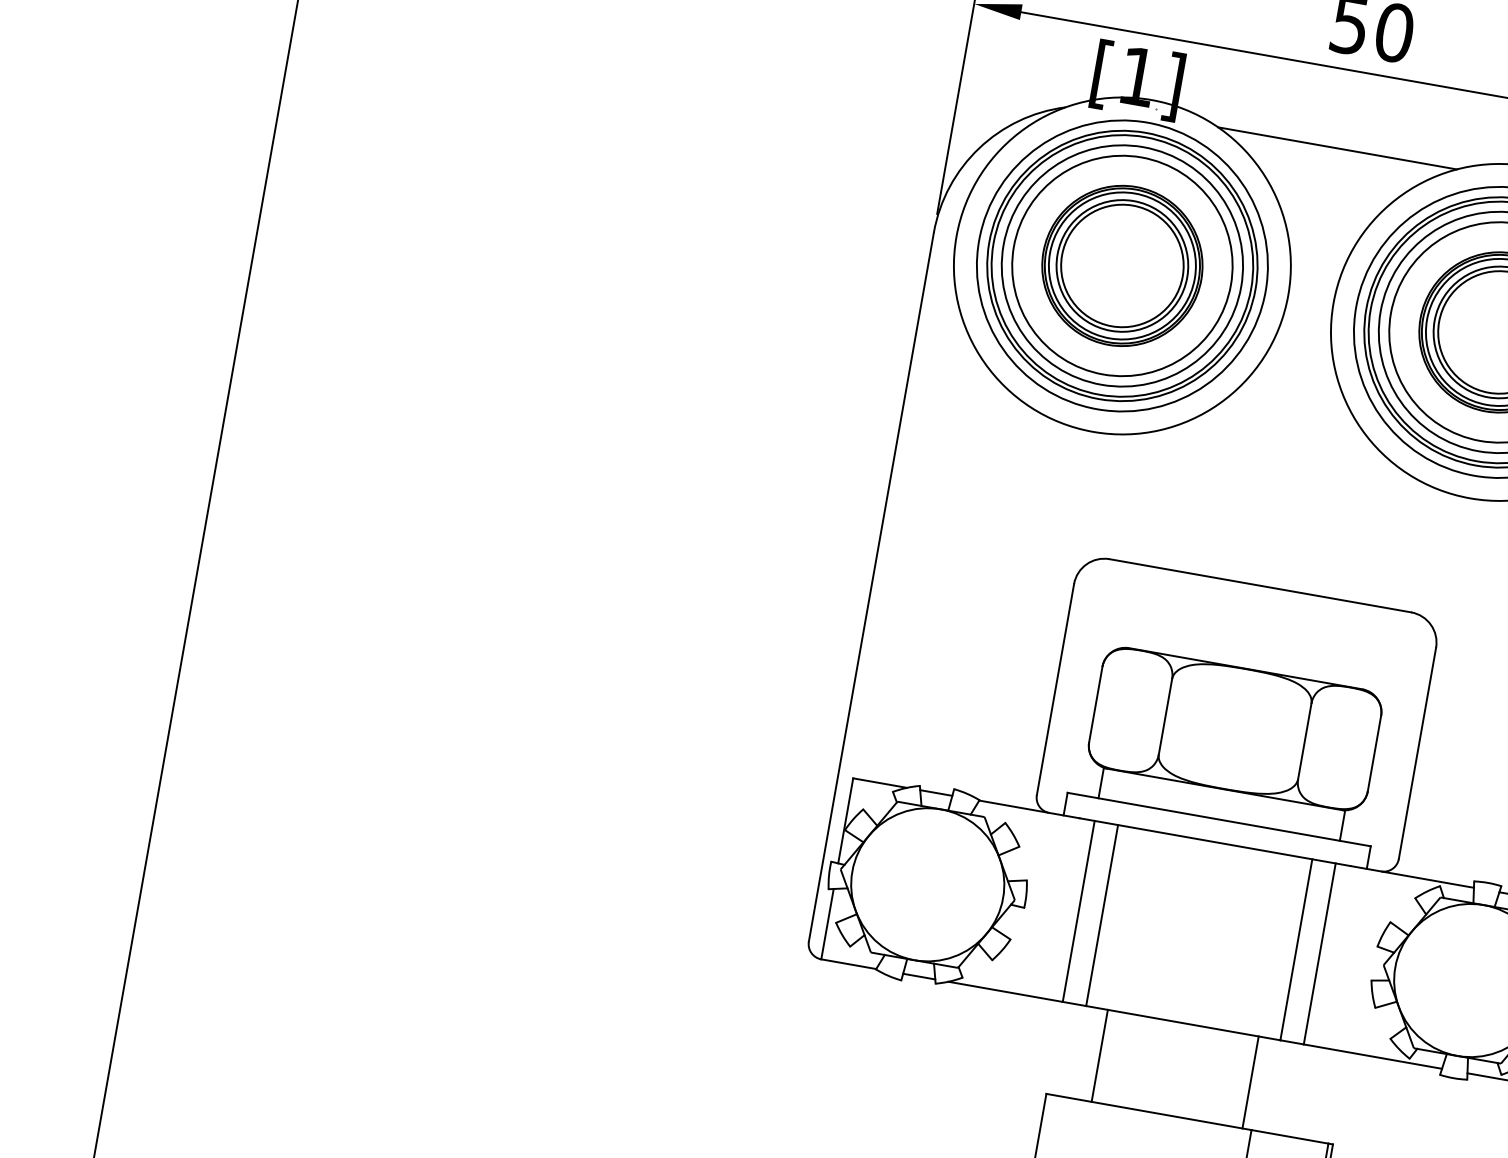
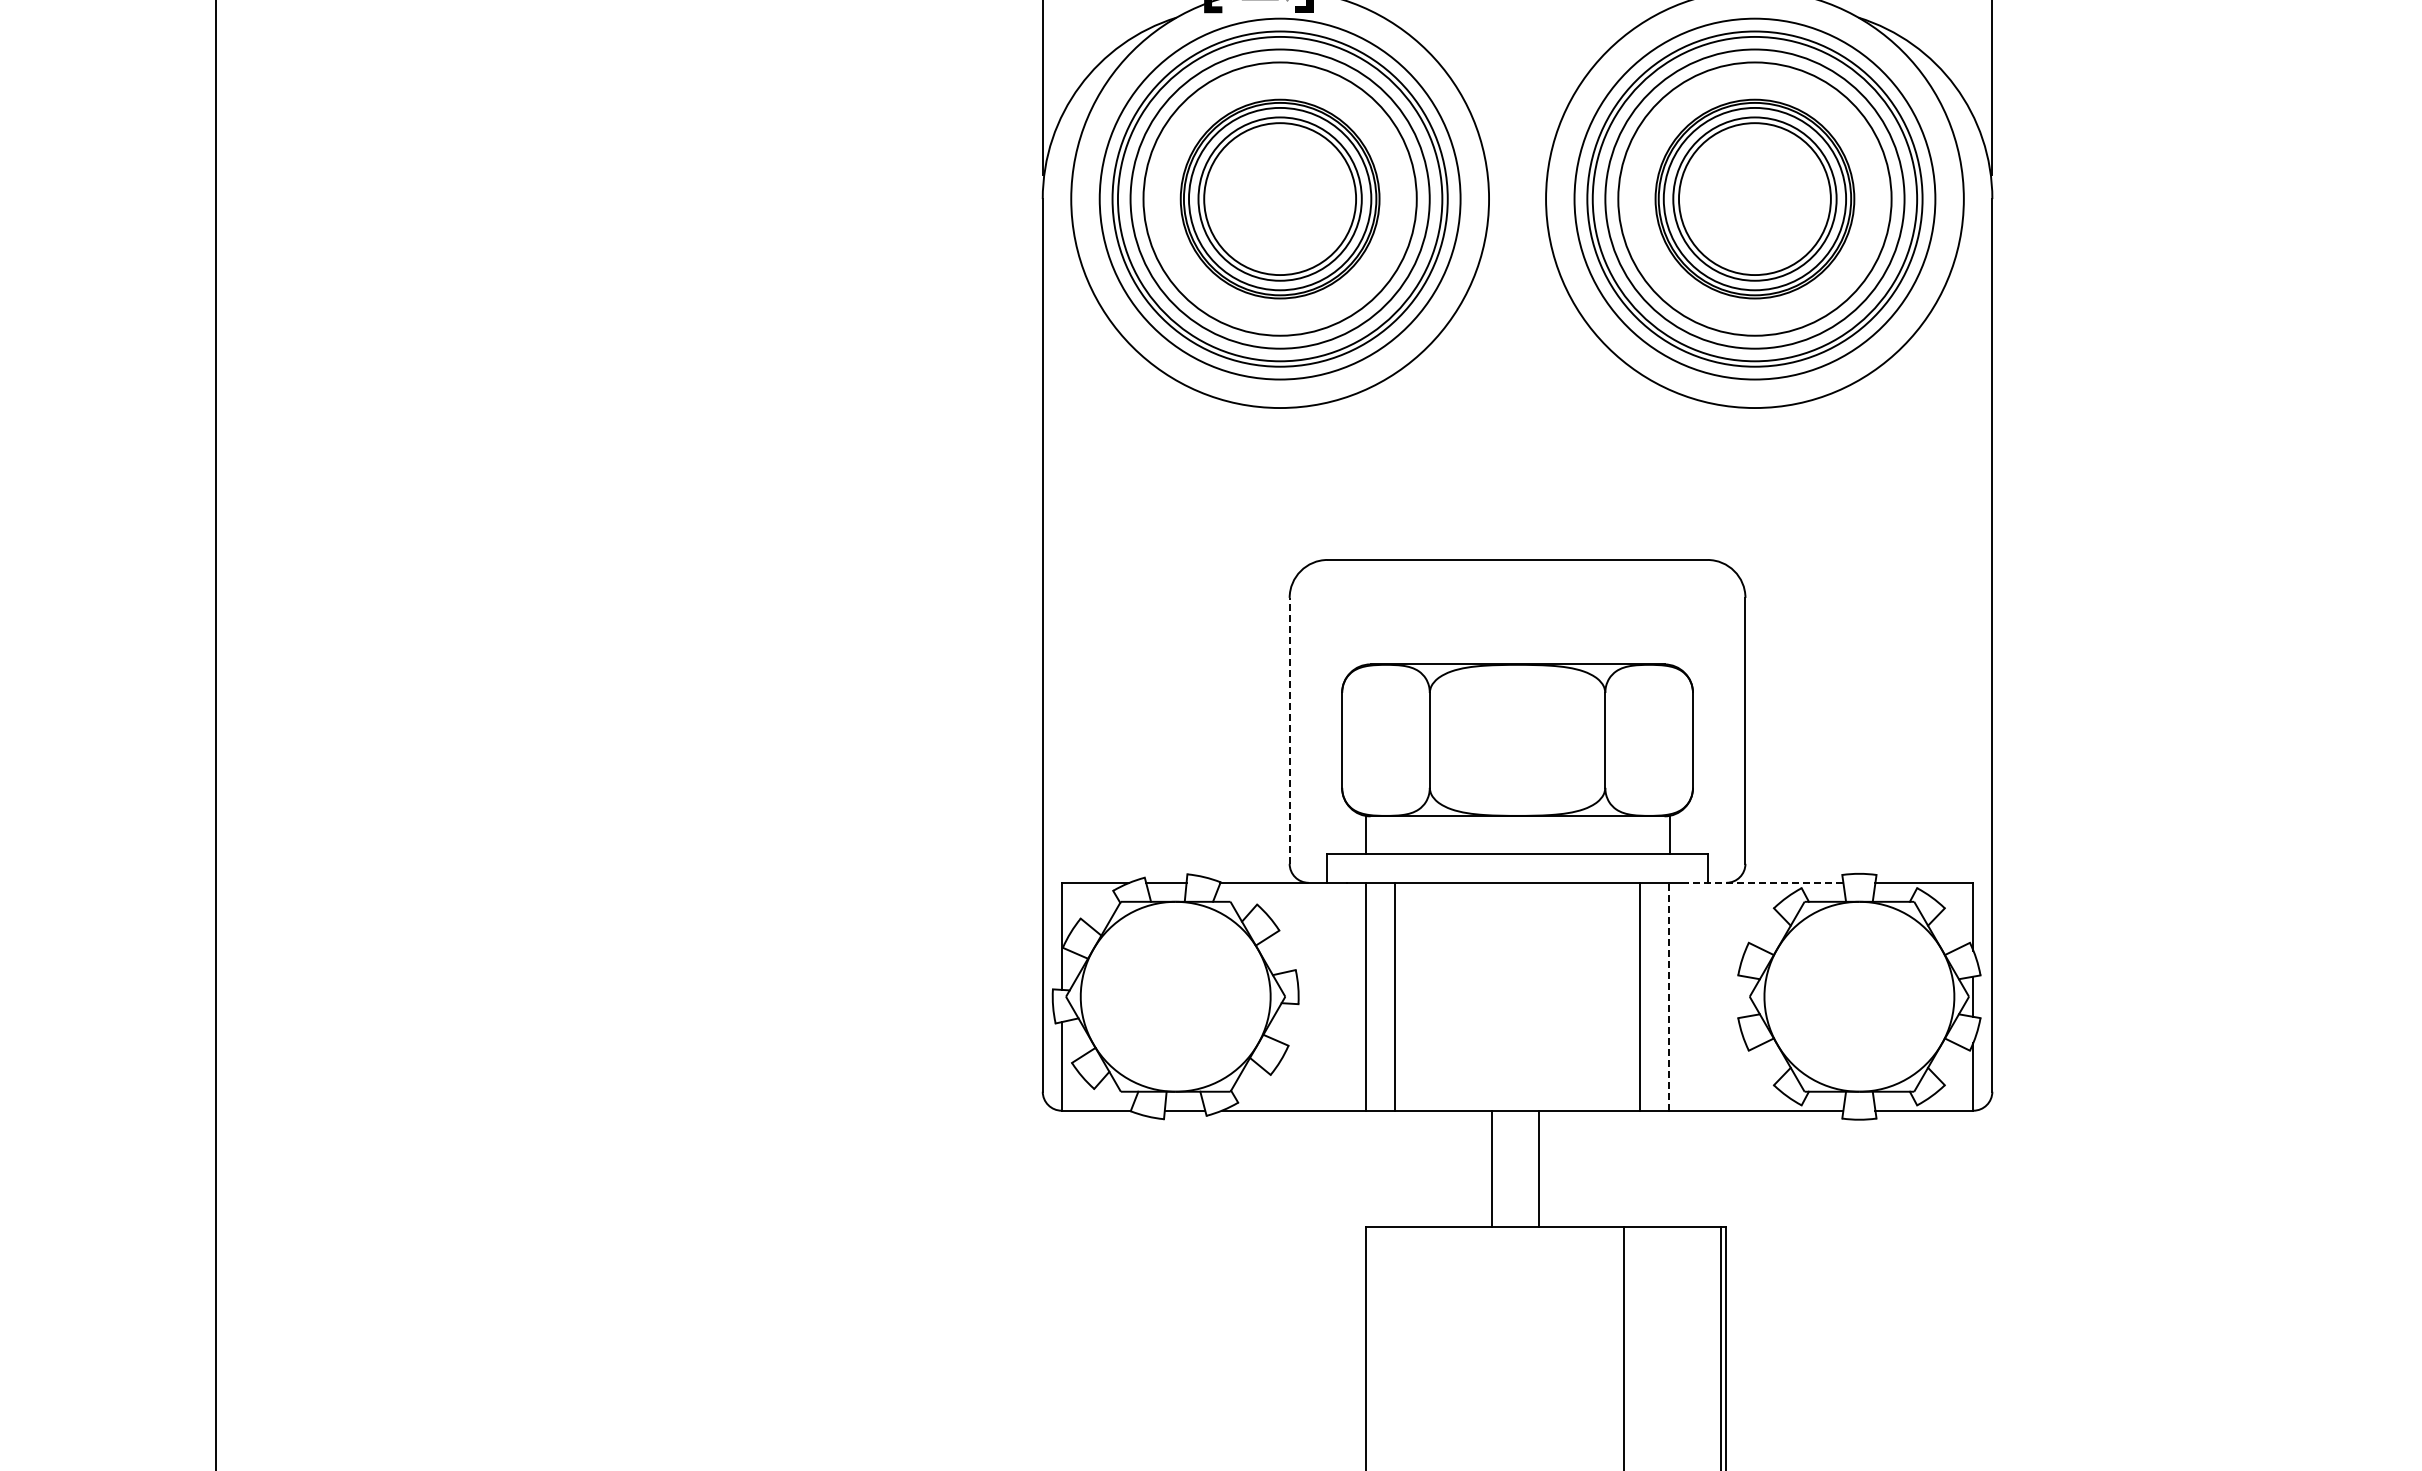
line: (1337, 148) -> (1517, 9), removed
line: (1055, 689) -> (1289, 730), solid -> dashed
line: (1412, 876) -> (1765, 882), solid -> dashed
line: (1319, 953) -> (1669, 996), solid -> dashed
line: (1099, 1055) -> (1491, 1168), moved
line: (1250, 1082) -> (1538, 1168), moved

